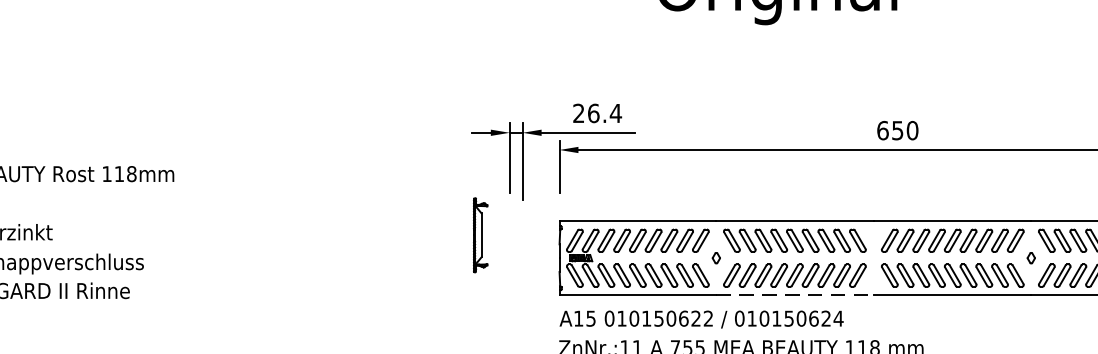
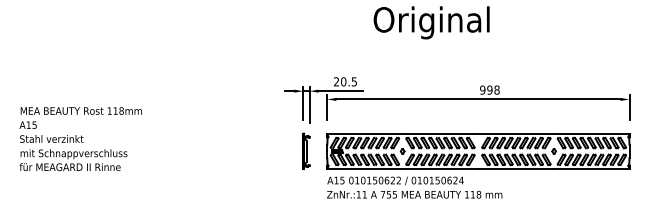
text: (605, 112) -> (349, 81), 26.4 -> 20.5
text: (896, 129) -> (489, 89), 650 -> 998
part: (480, 233) -> (306, 150), moved
line: (795, 295) -> (440, 169), dashed -> solid

